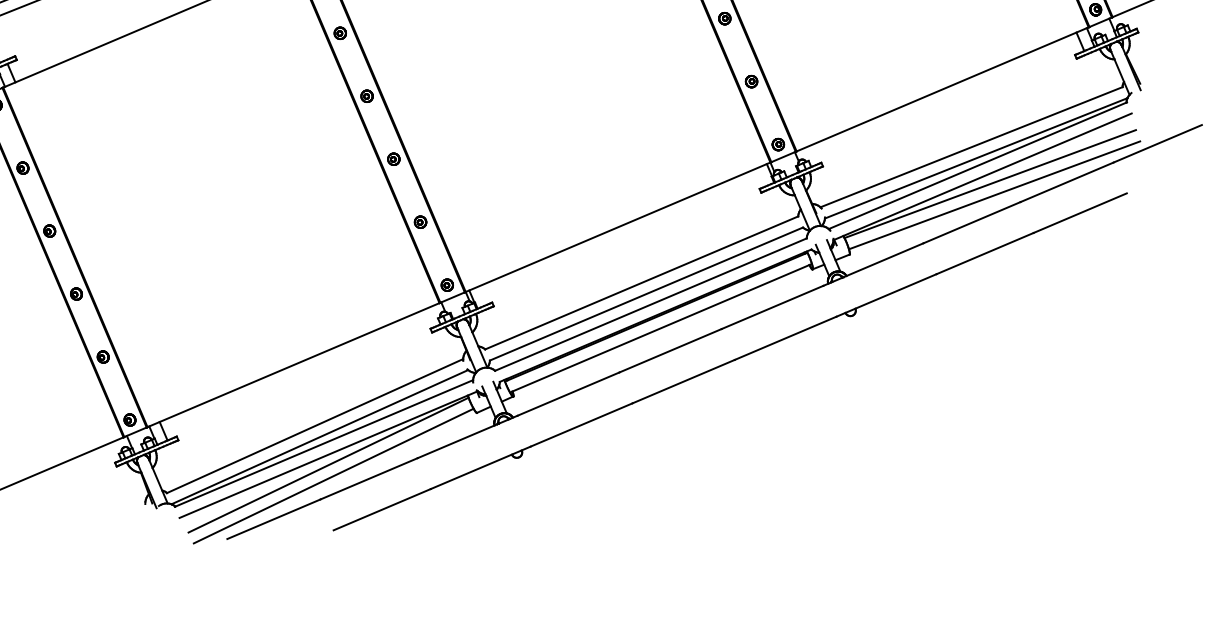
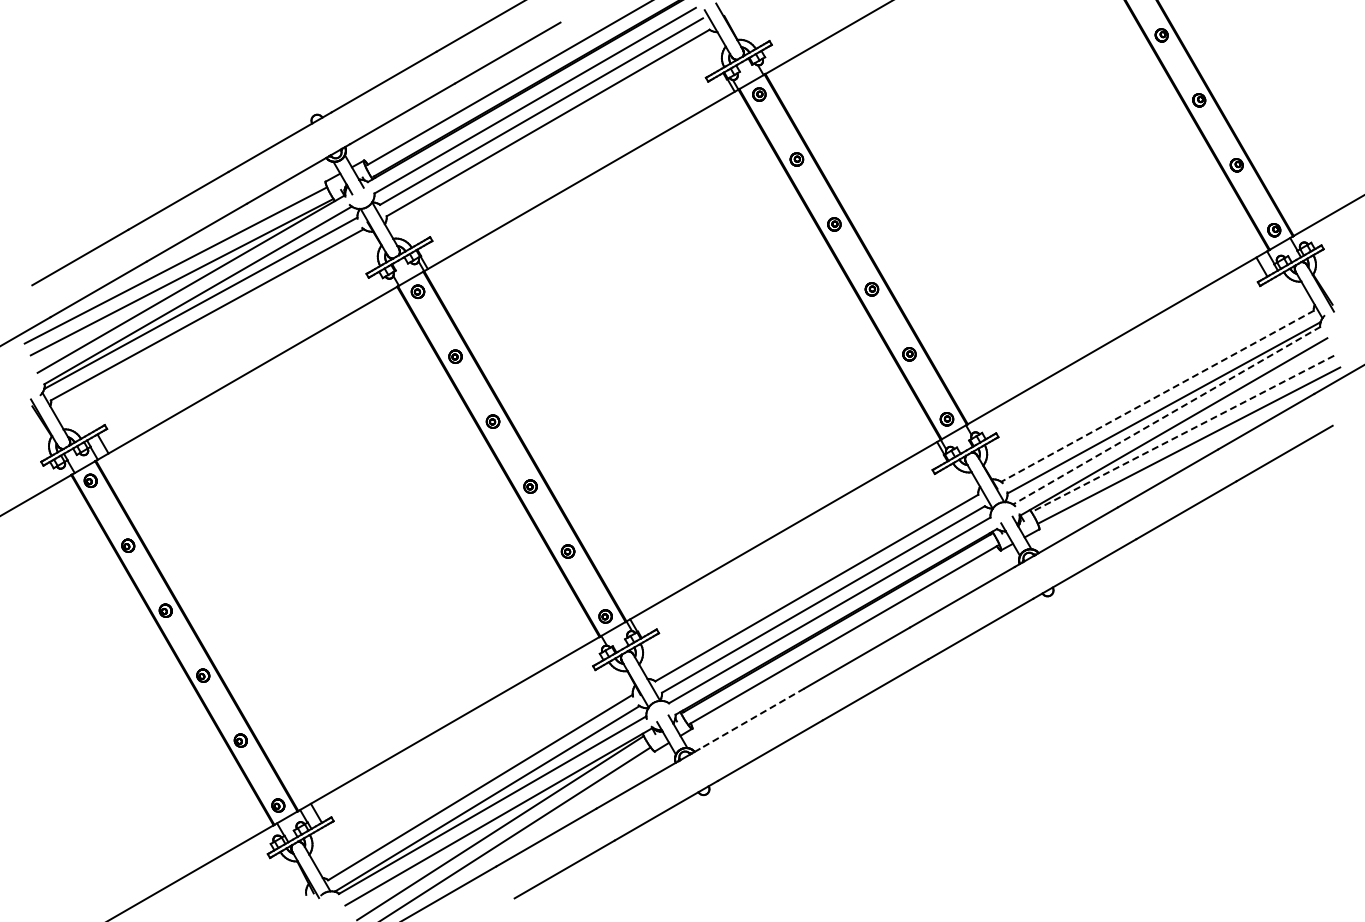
line: (971, 147) -> (1157, 396), solid -> dashed
line: (977, 165) -> (1166, 415), solid -> dashed
line: (989, 184) -> (1182, 434), solid -> dashed
line: (568, 393) -> (752, 718), solid -> dashed

